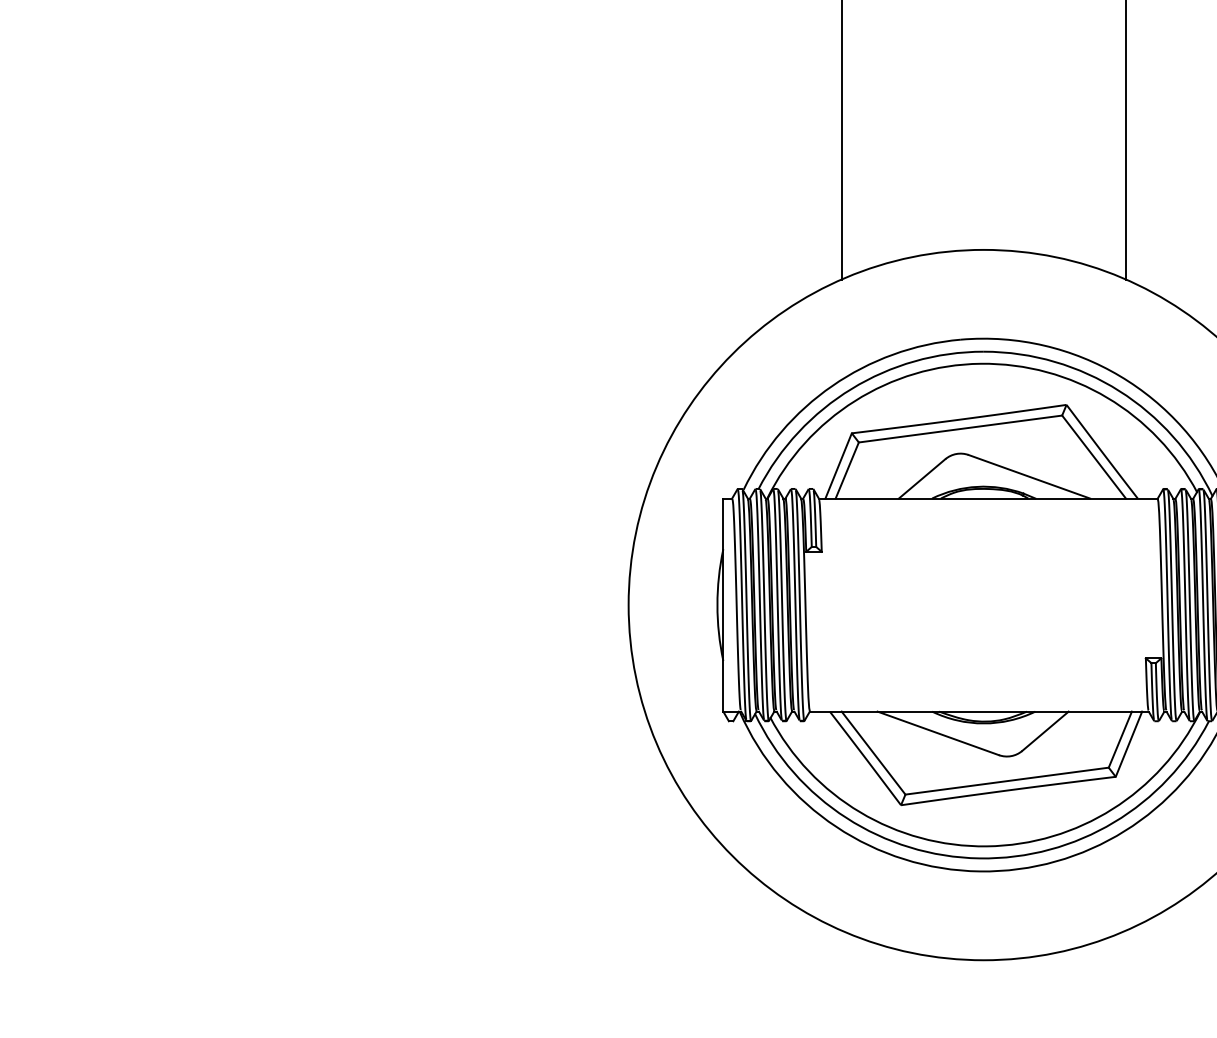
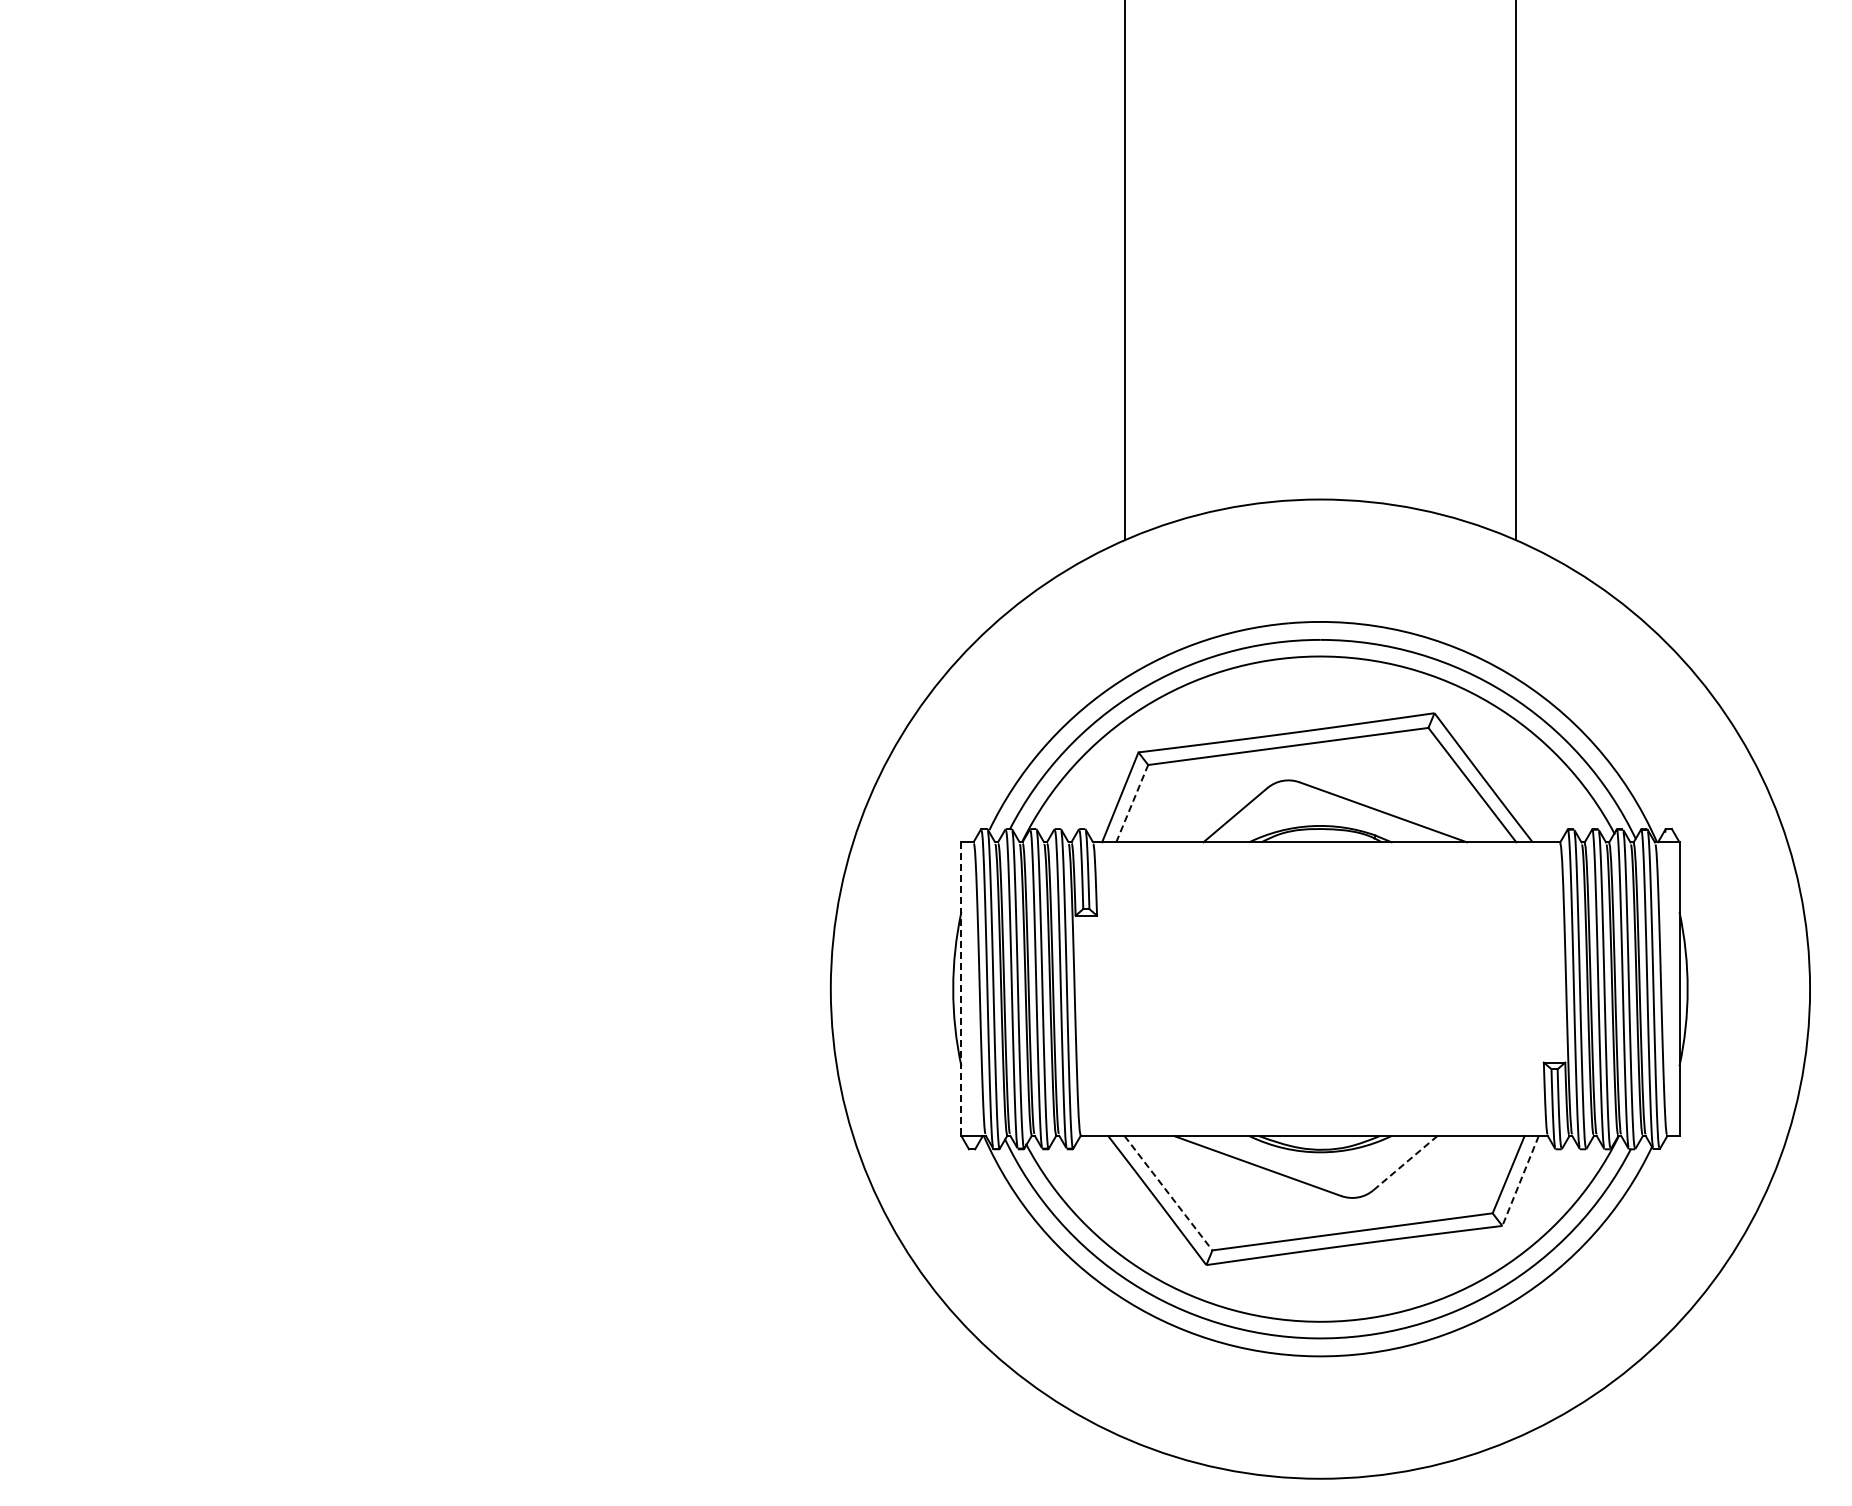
line: (847, 470) -> (1132, 803), solid -> dashed
line: (723, 605) -> (961, 989), solid -> dashed
line: (1045, 731) -> (1405, 1163), solid -> dashed
line: (1128, 744) -> (1520, 1181), solid -> dashed
line: (873, 753) -> (1168, 1193), solid -> dashed

